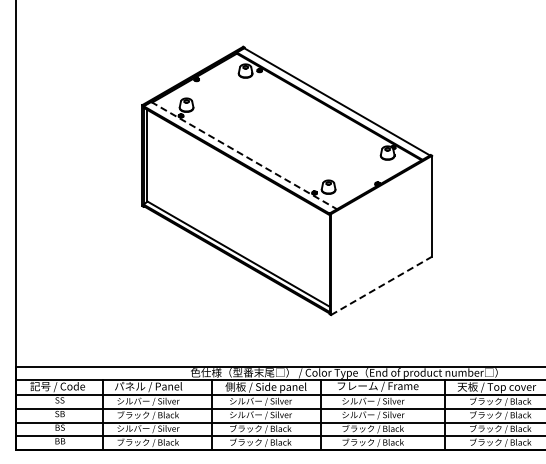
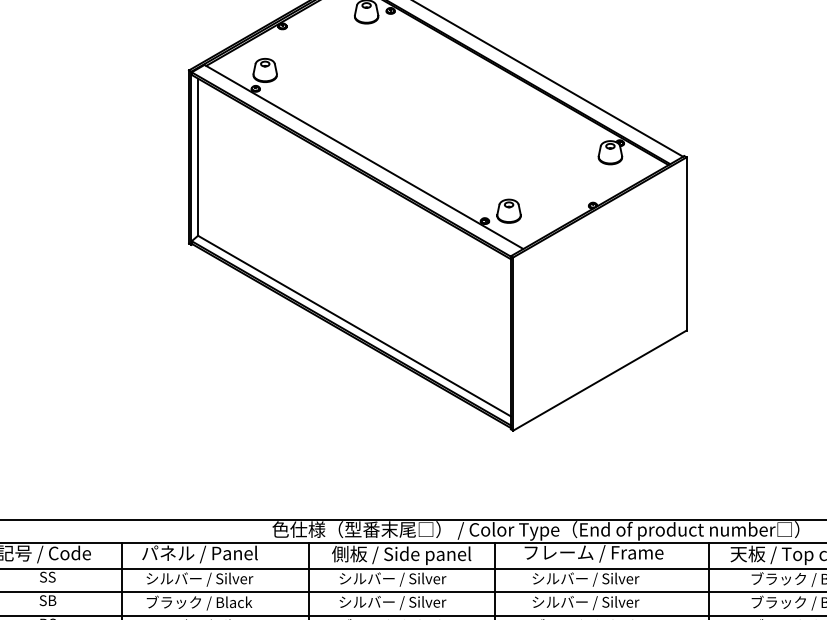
line: (244, 155) -> (364, 156), dashed -> solid
line: (381, 285) -> (599, 379), dashed -> solid

